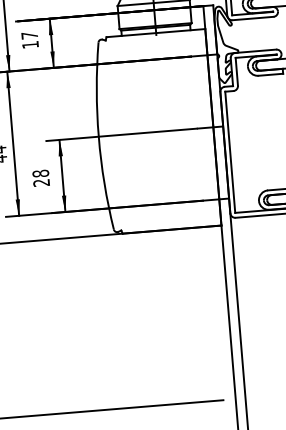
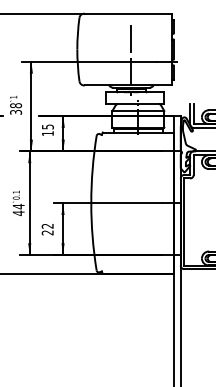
text: (29, 35) -> (47, 126), 17 -> 15
text: (40, 172) -> (47, 225), 28 -> 22

